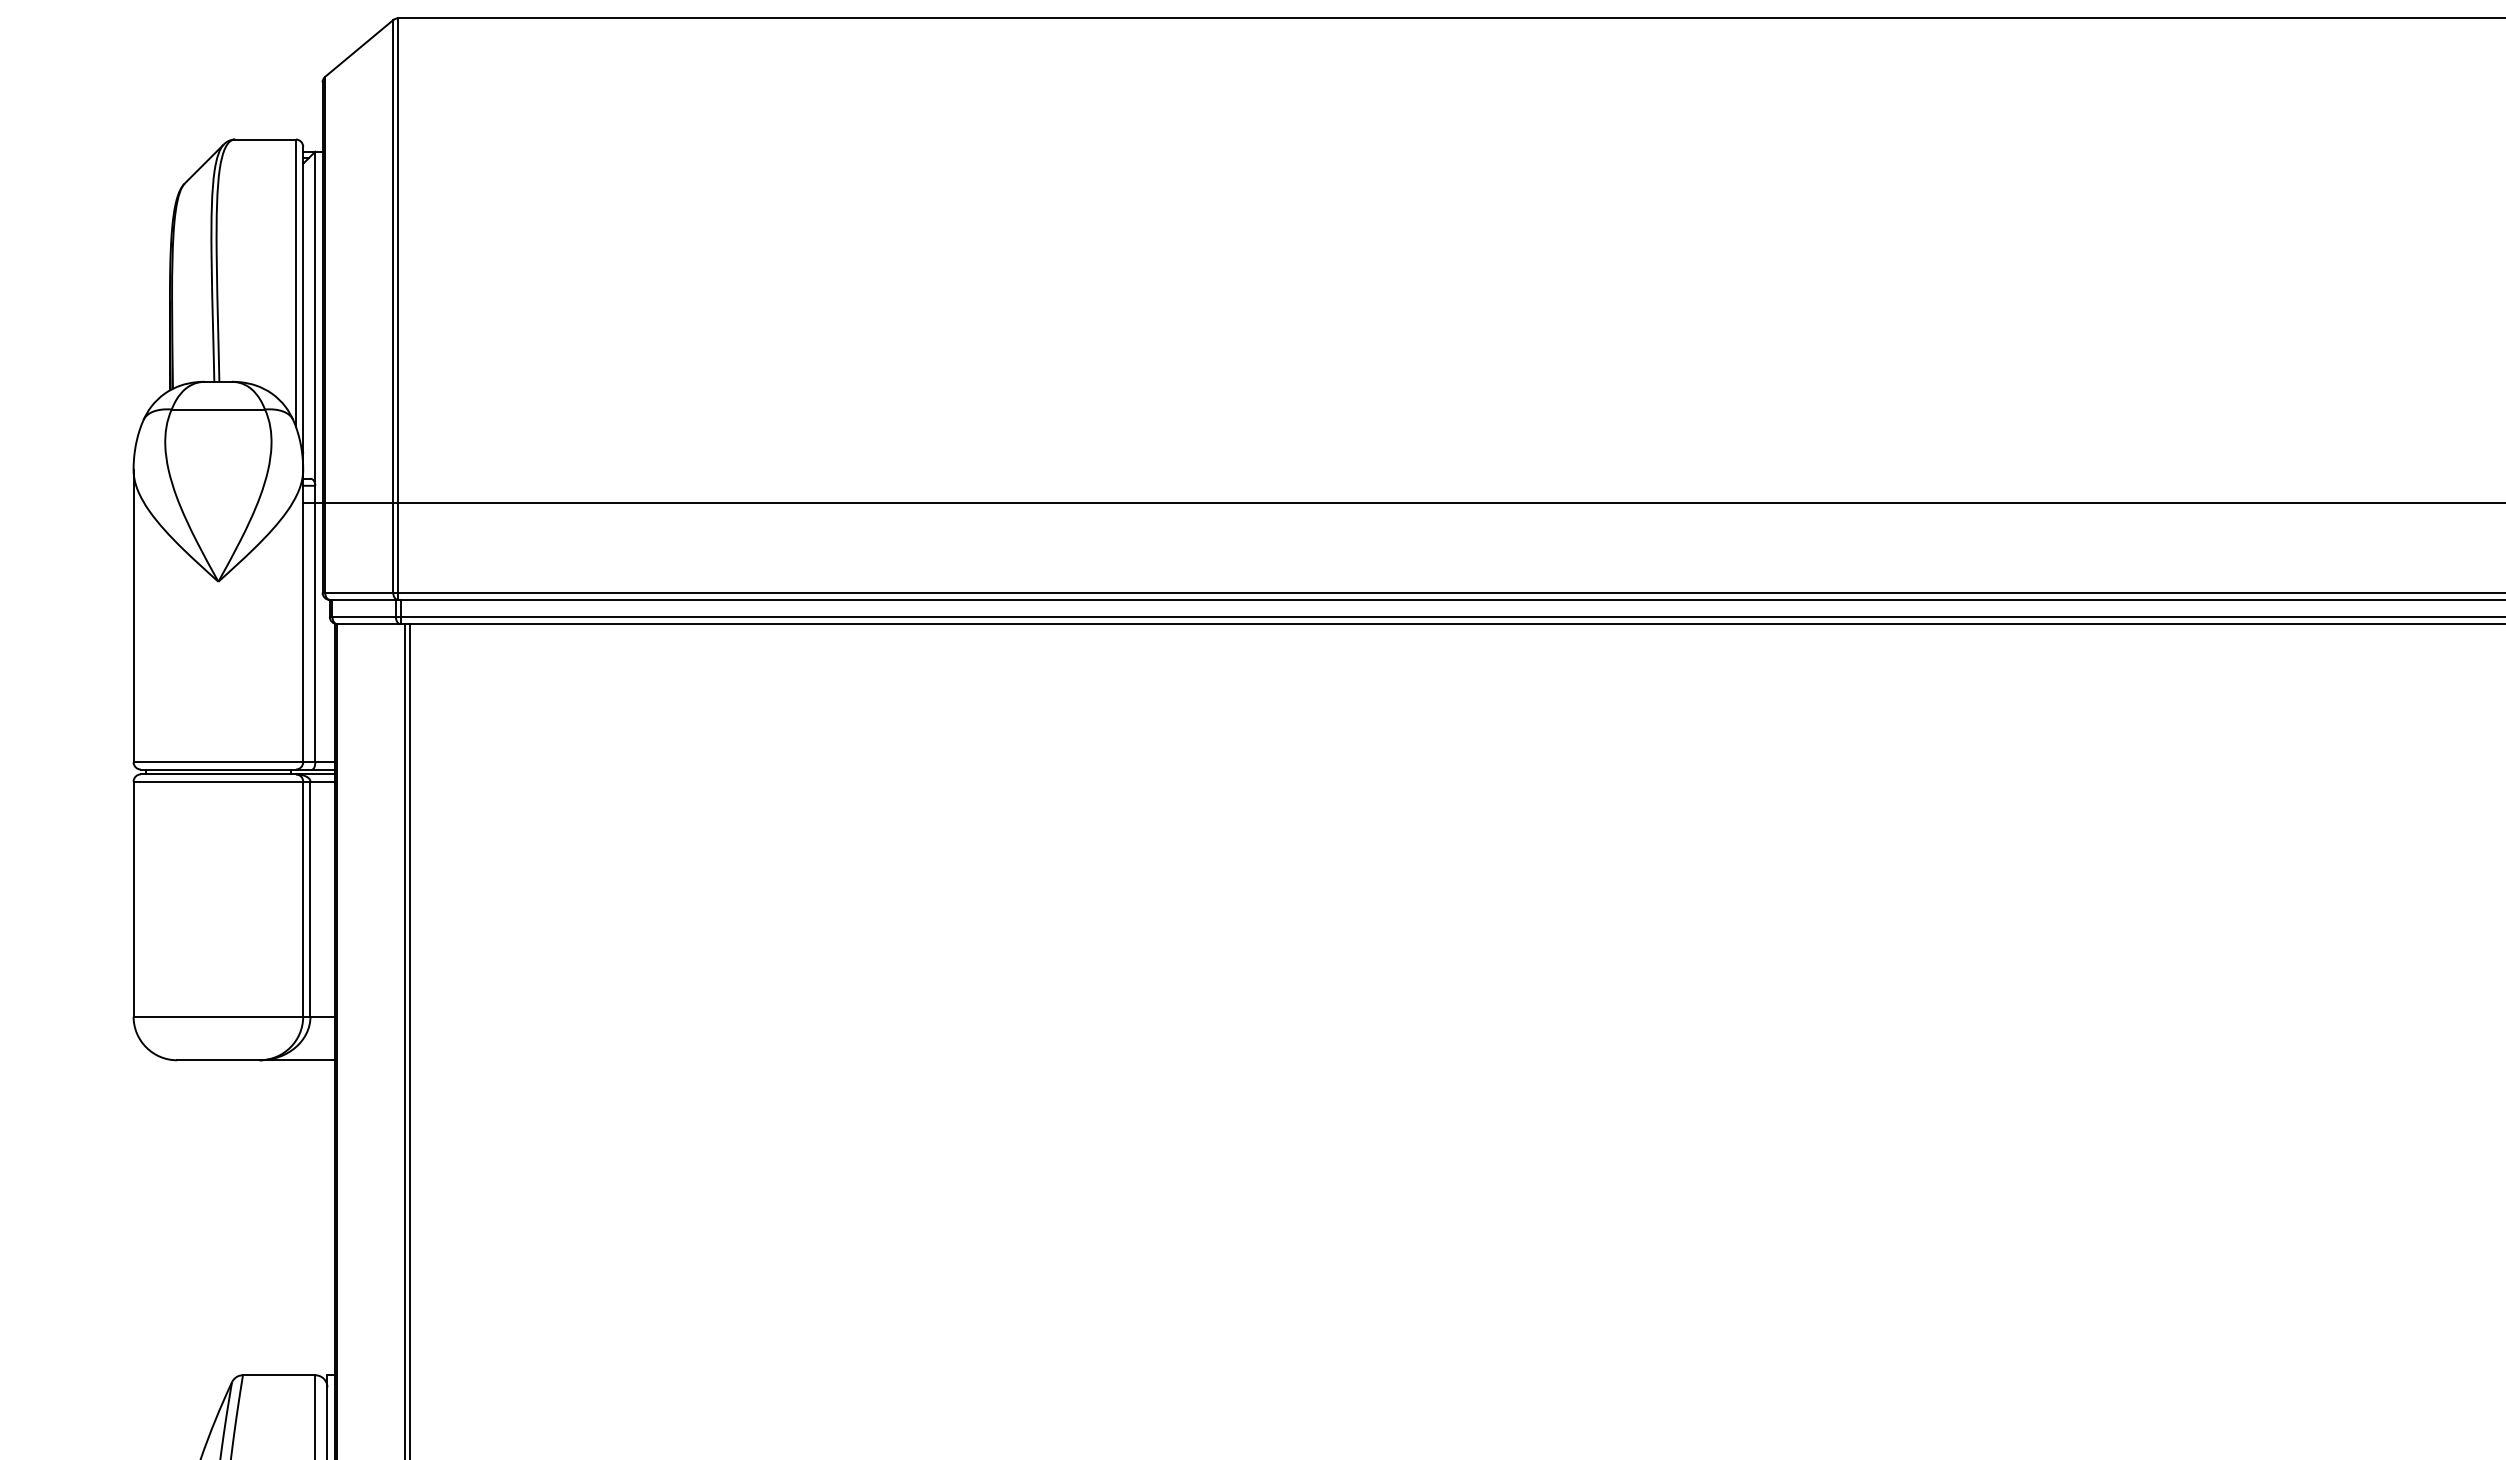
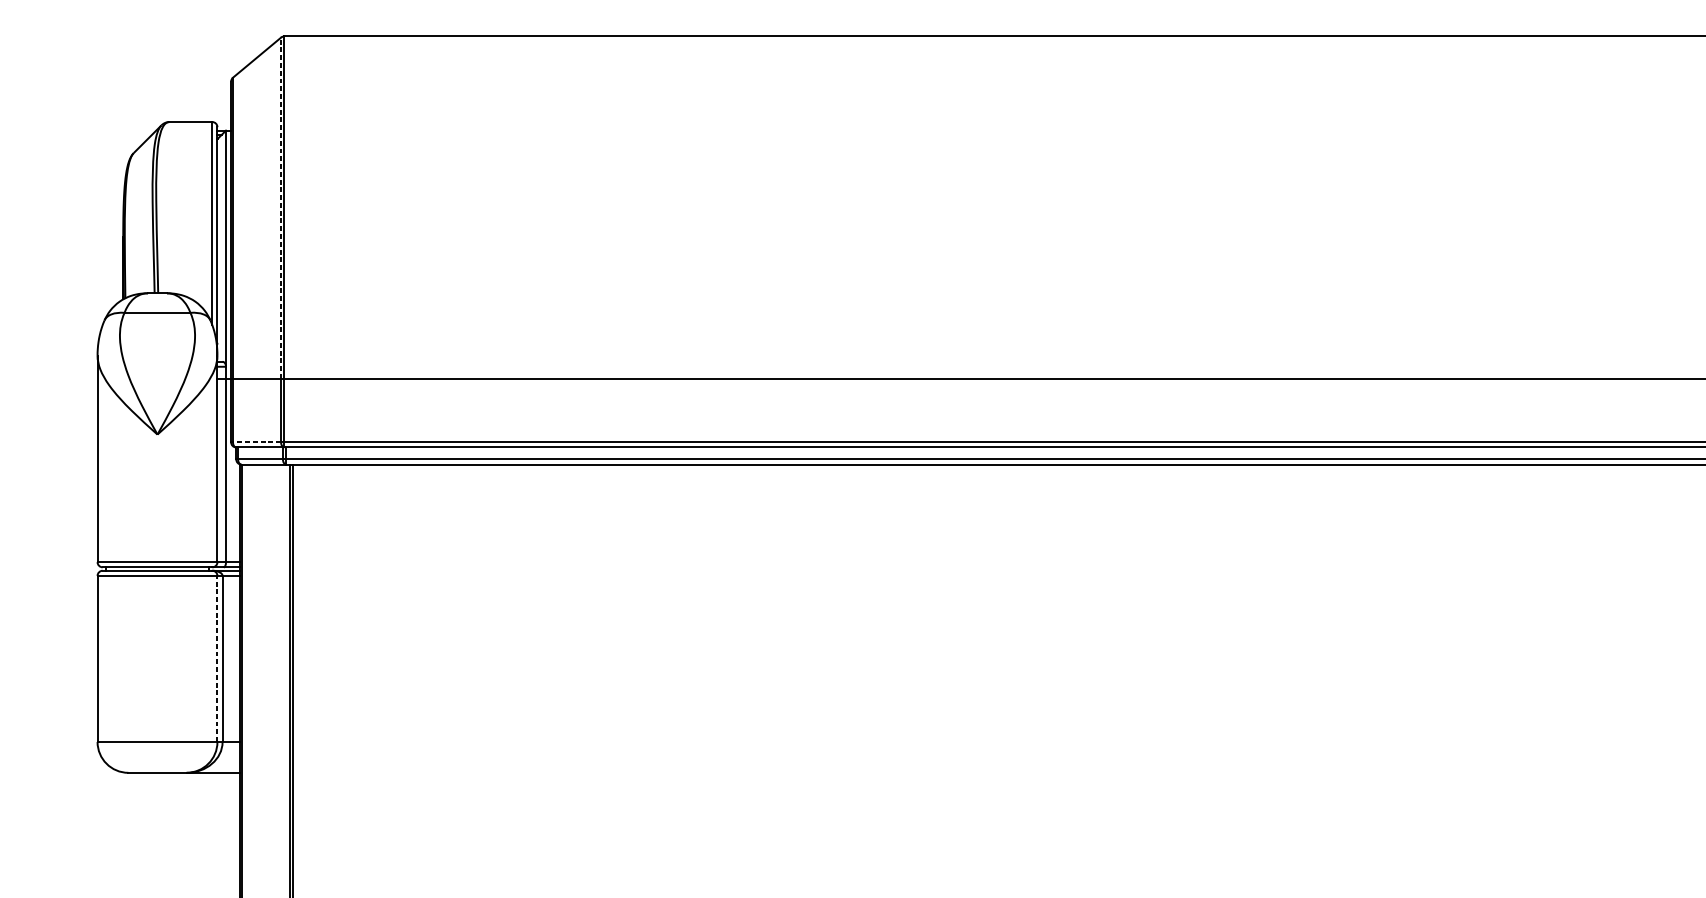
line: (393, 261) -> (281, 208), solid -> dashed
line: (358, 592) -> (256, 442), solid -> dashed
line: (303, 899) -> (217, 659), solid -> dashed

